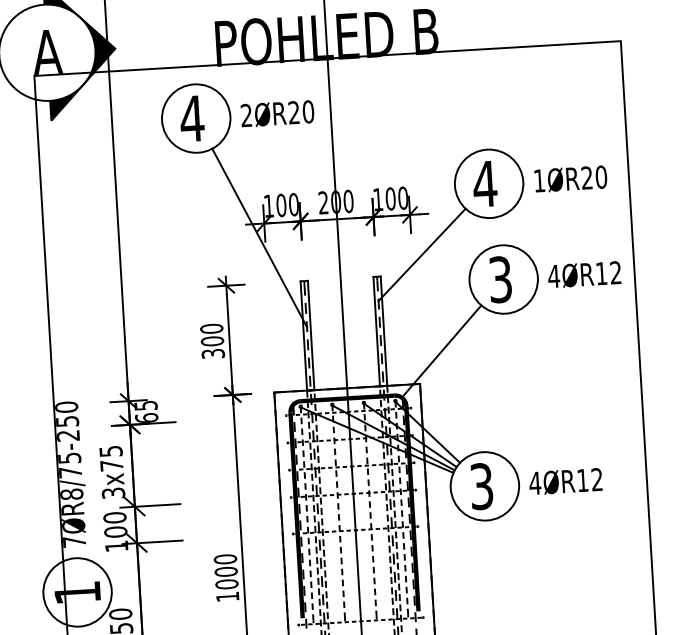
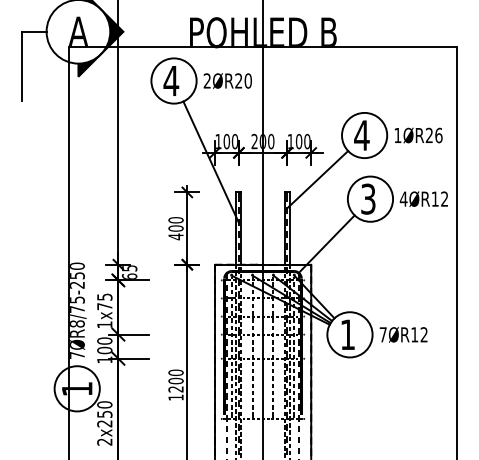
text: (600, 175) -> (438, 134), 1ØR20 -> 1ØR26
text: (212, 353) -> (175, 236), 300 -> 400
text: (535, 482) -> (383, 334), 4ØR12 -> 7ØR12
text: (481, 486) -> (347, 334), 3 -> 1
text: (113, 492) -> (104, 324), 3x75 -> 1x75
text: (226, 584) -> (175, 389), 1000 -> 1200

